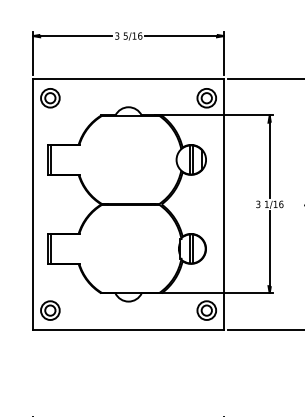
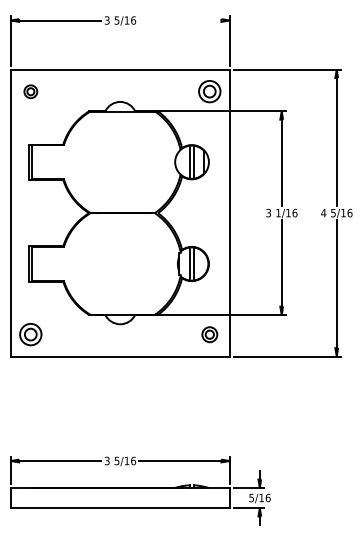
line: (184, 36) -> (184, 20), removed
part: (50, 98) -> (30, 91), size x0.6
part: (206, 310) -> (209, 334), size x0.7

